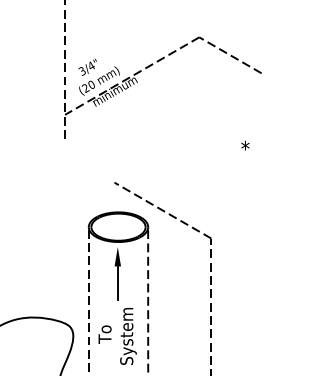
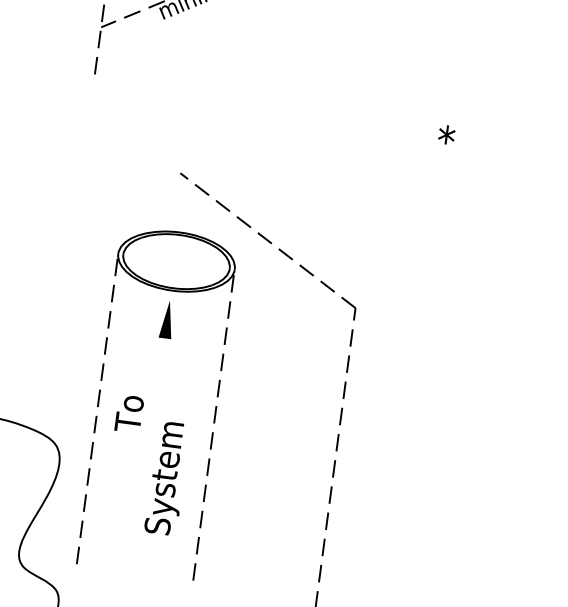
line: (117, 283) -> (159, 371), removed
text: (104, 334) -> (128, 413), moved

